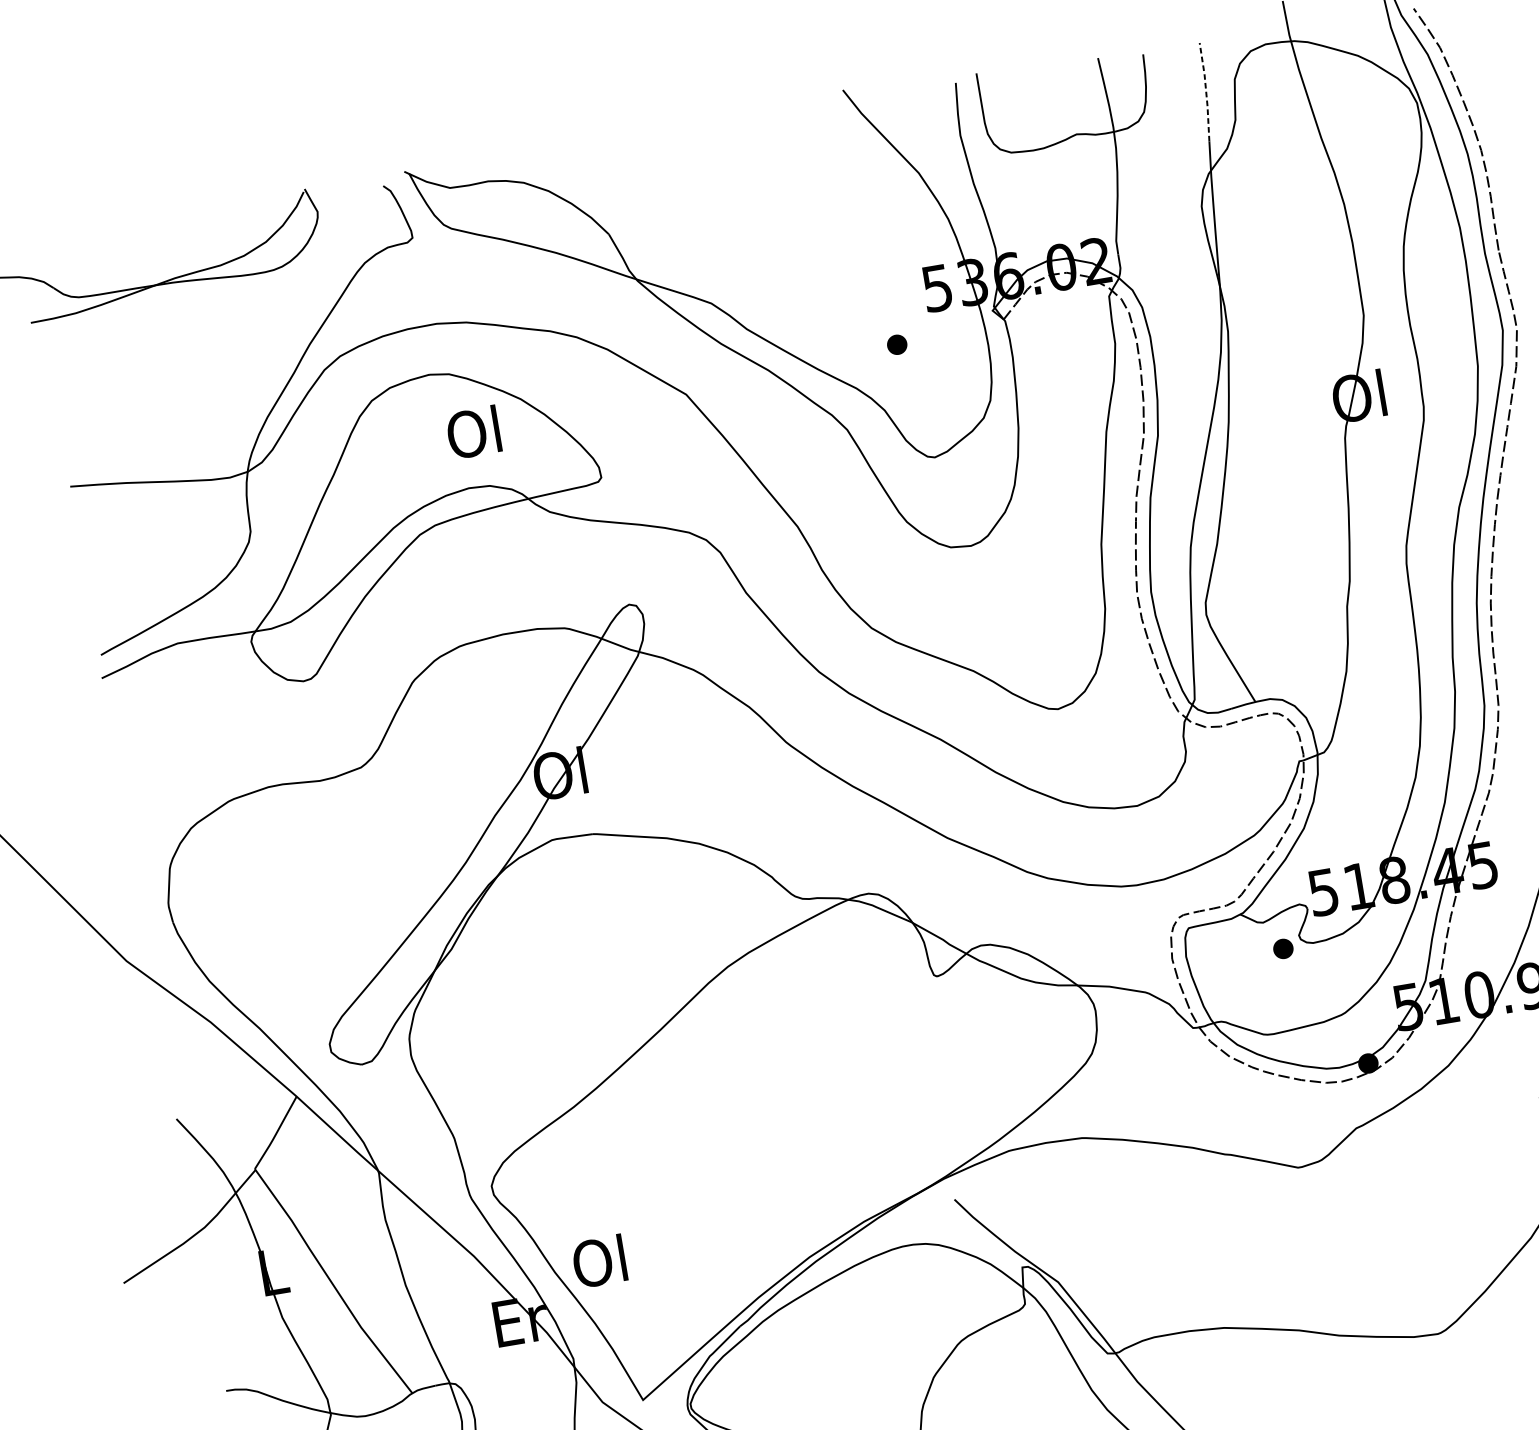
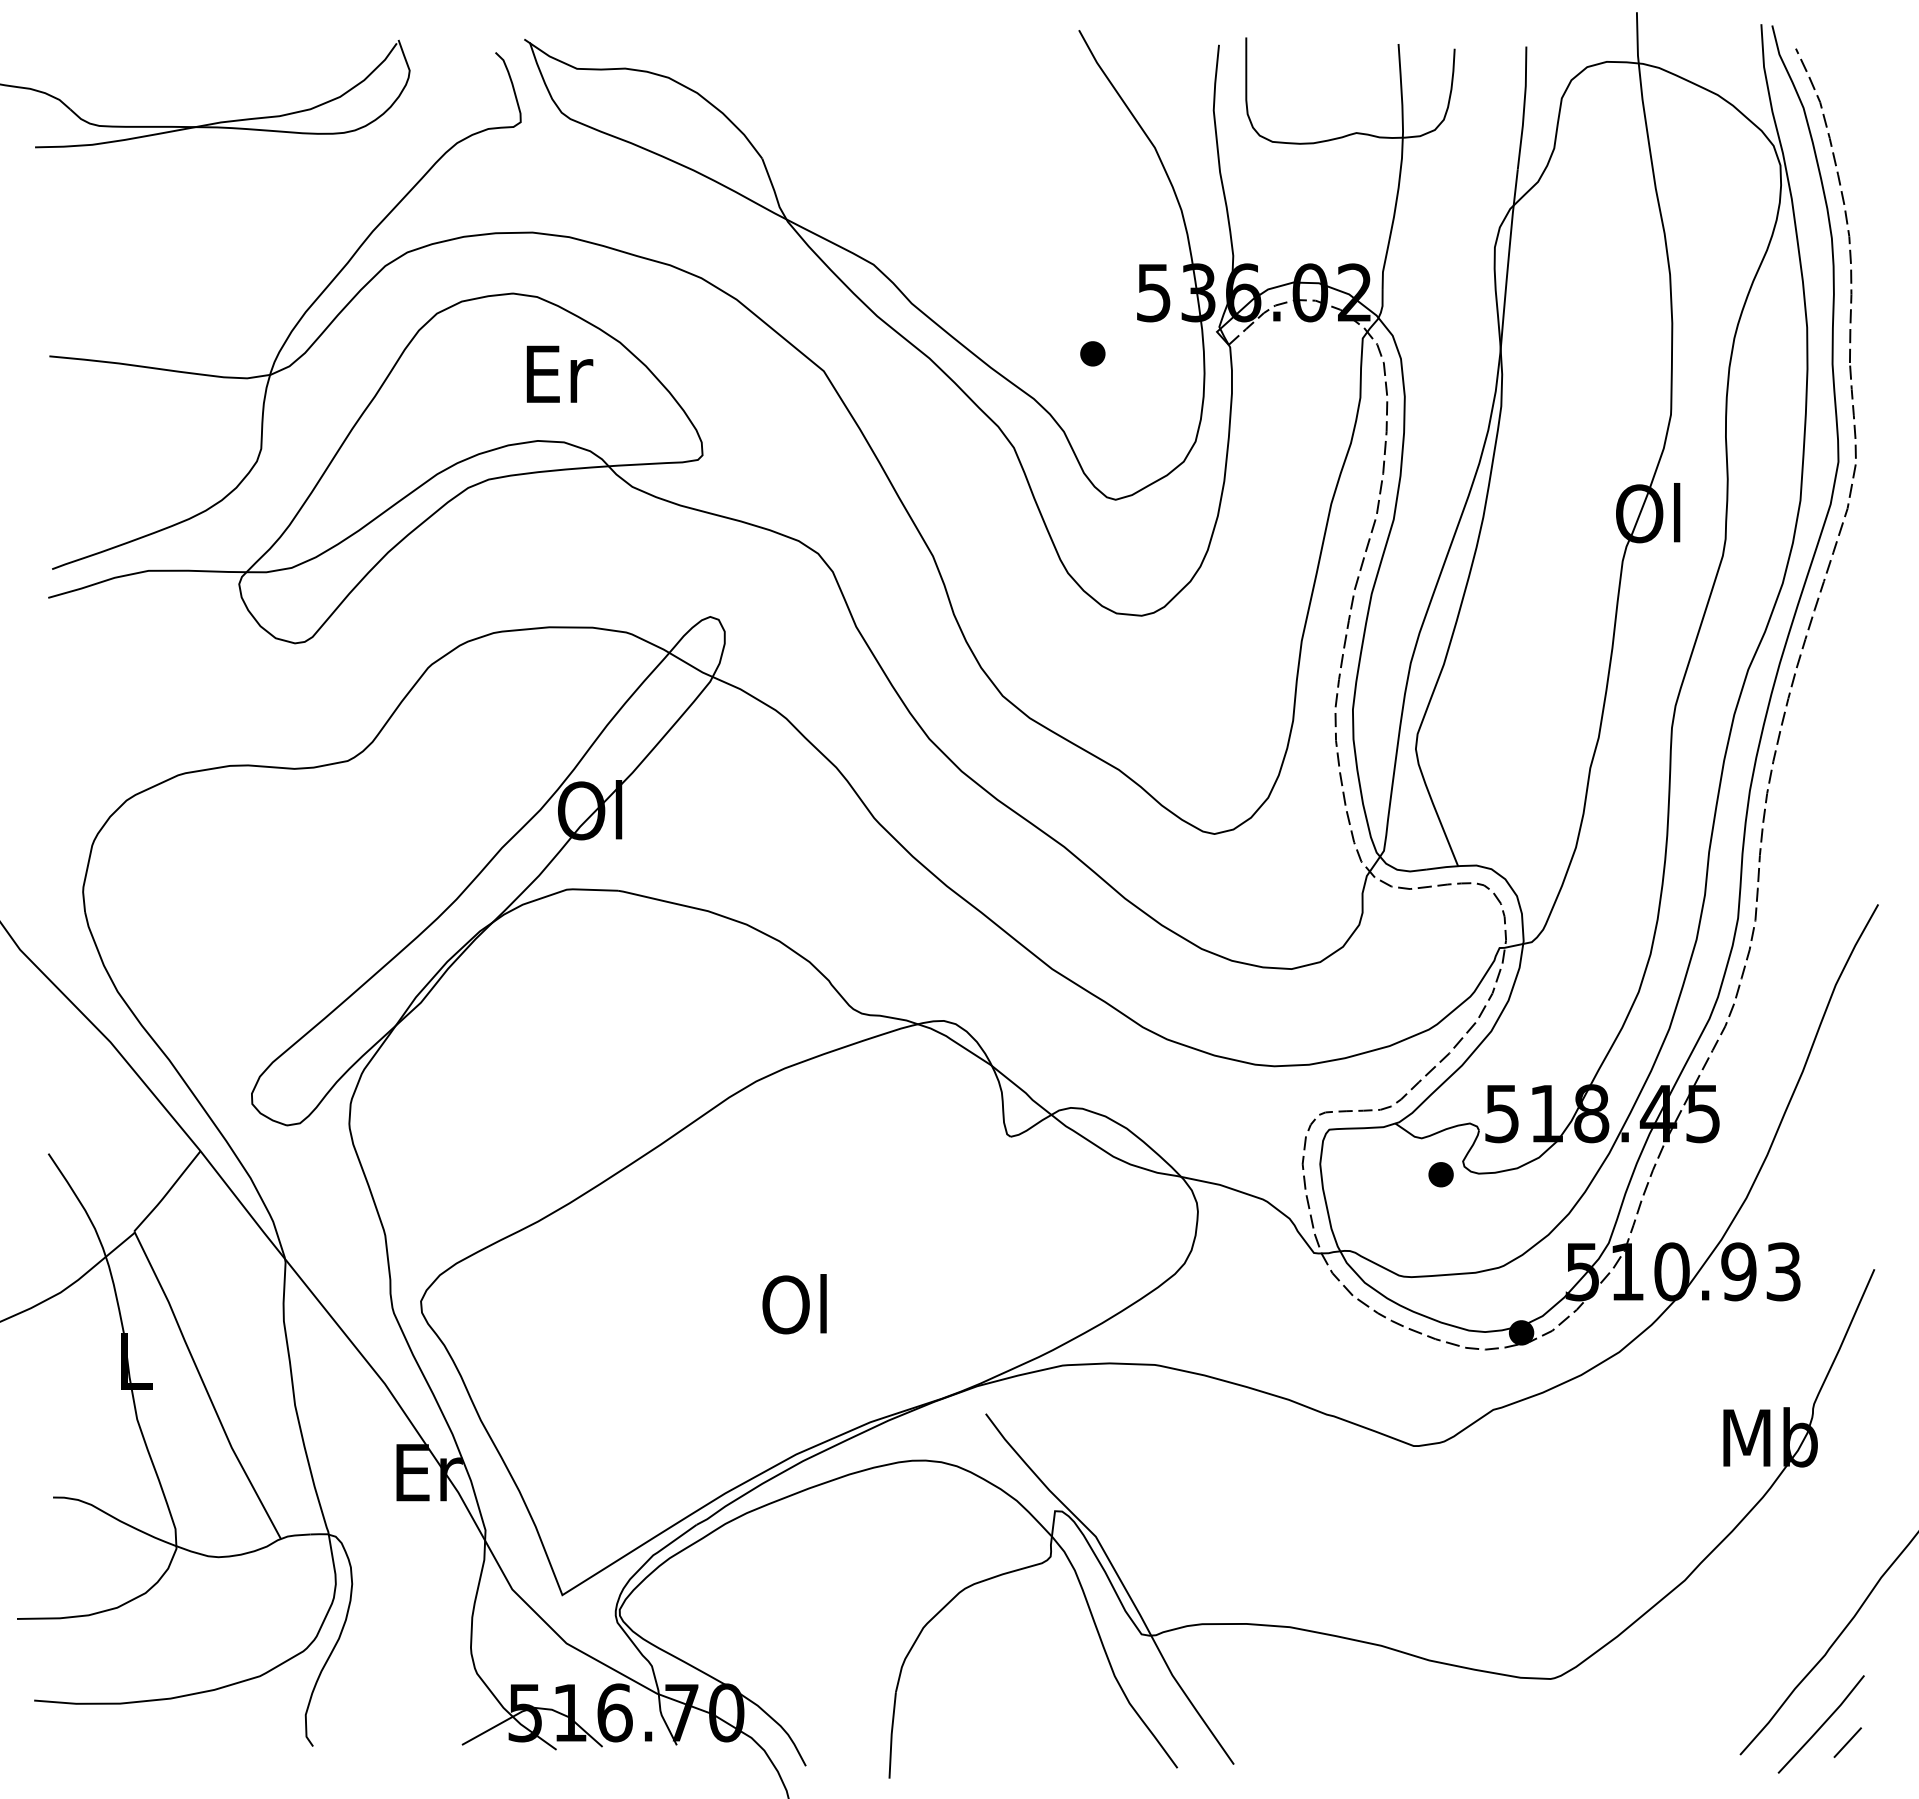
line: (1206, 91) -> (1524, 107), dashed -> solid
text: (476, 432) -> (558, 373), Ol -> Er
text: (599, 1261) -> (794, 1304), moved

